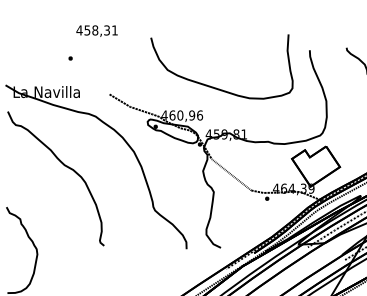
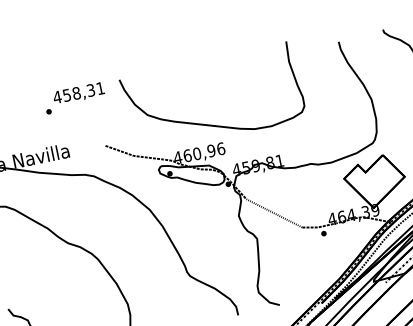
text: (96, 30) -> (78, 93), moved
curve: (213, 86) -> (207, 123), moved

